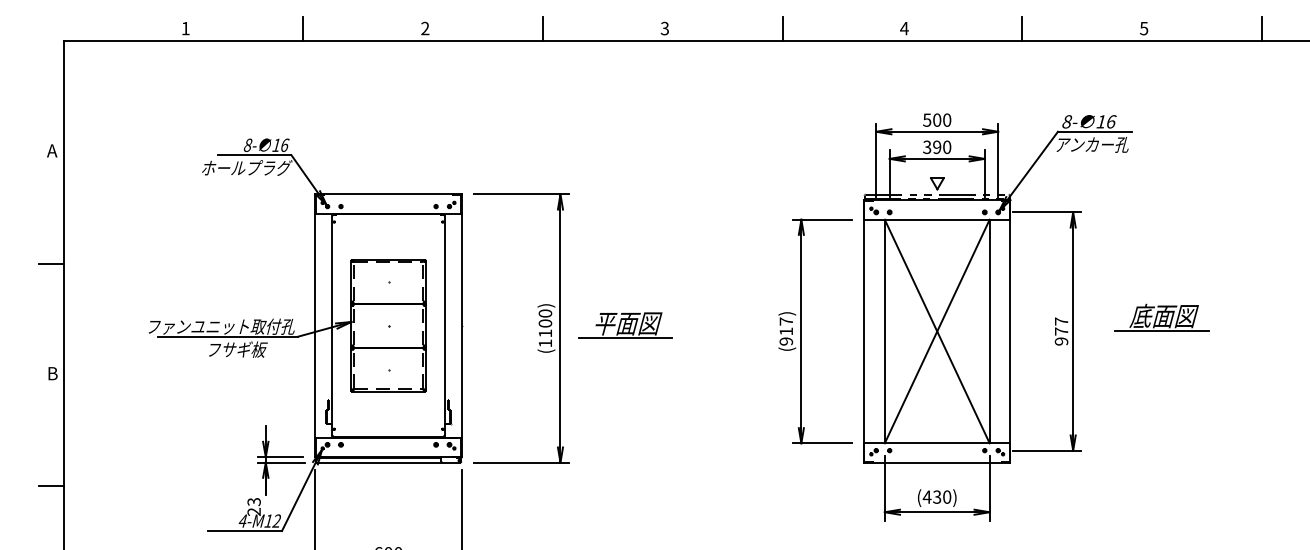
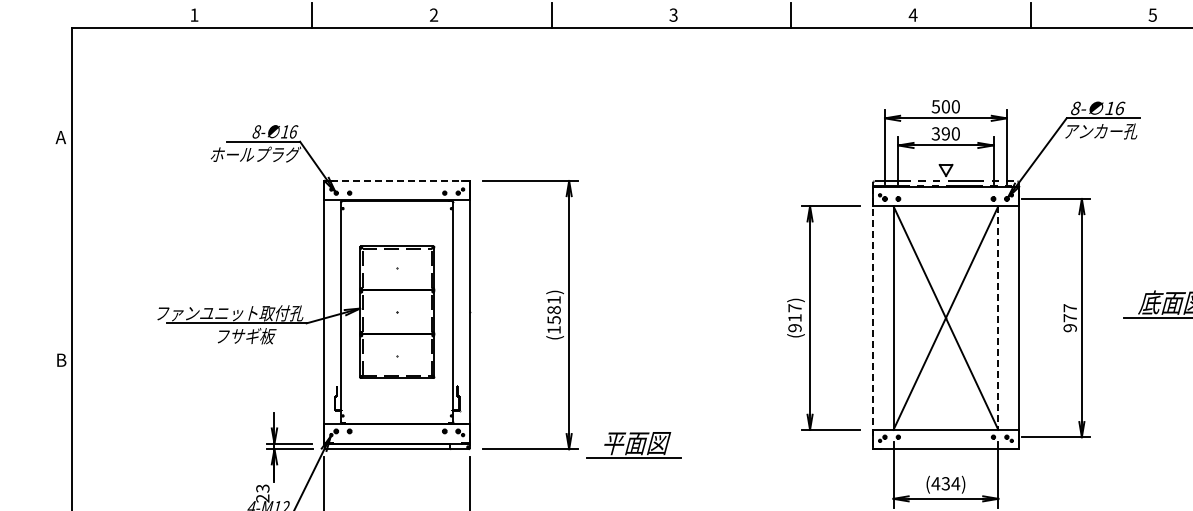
line: (388, 194) -> (397, 181), solid -> dashed
line: (51, 263) -> (60, 250), removed
text: (545, 323) -> (554, 310), (1100) -> (1581)
part: (625, 325) -> (634, 445), moved
line: (989, 331) -> (998, 318), solid -> dashed
line: (864, 332) -> (873, 319), solid -> dashed
line: (51, 486) -> (60, 473), removed
text: (946, 496) -> (955, 483), (430) -> (434)

